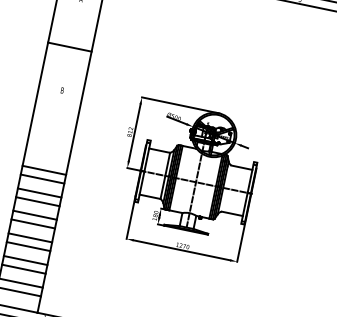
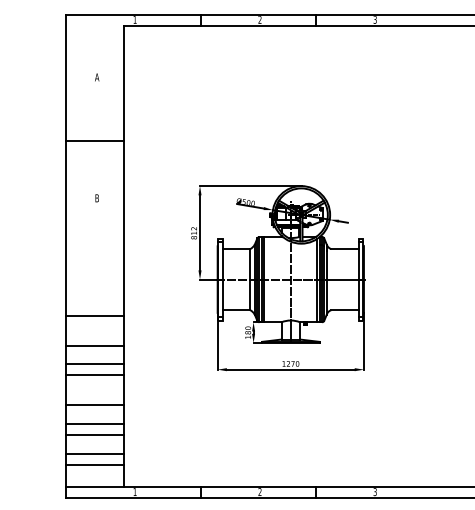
line: (44, 170) -> (95, 304), removed
line: (39, 193) -> (95, 334), removed
line: (30, 237) -> (95, 393), removed

